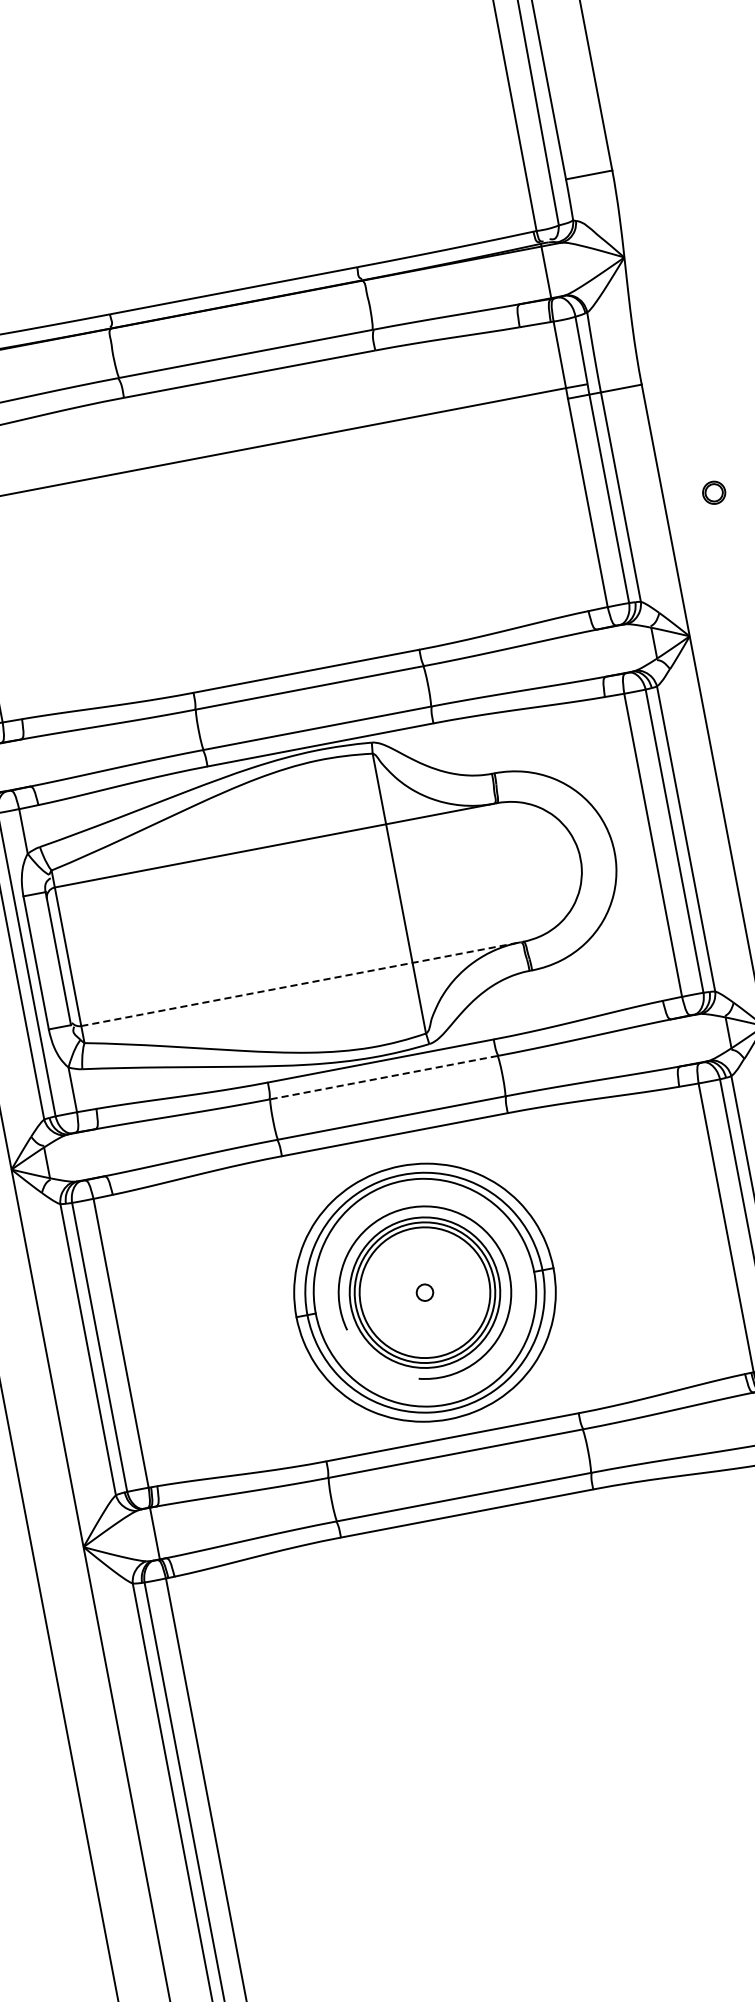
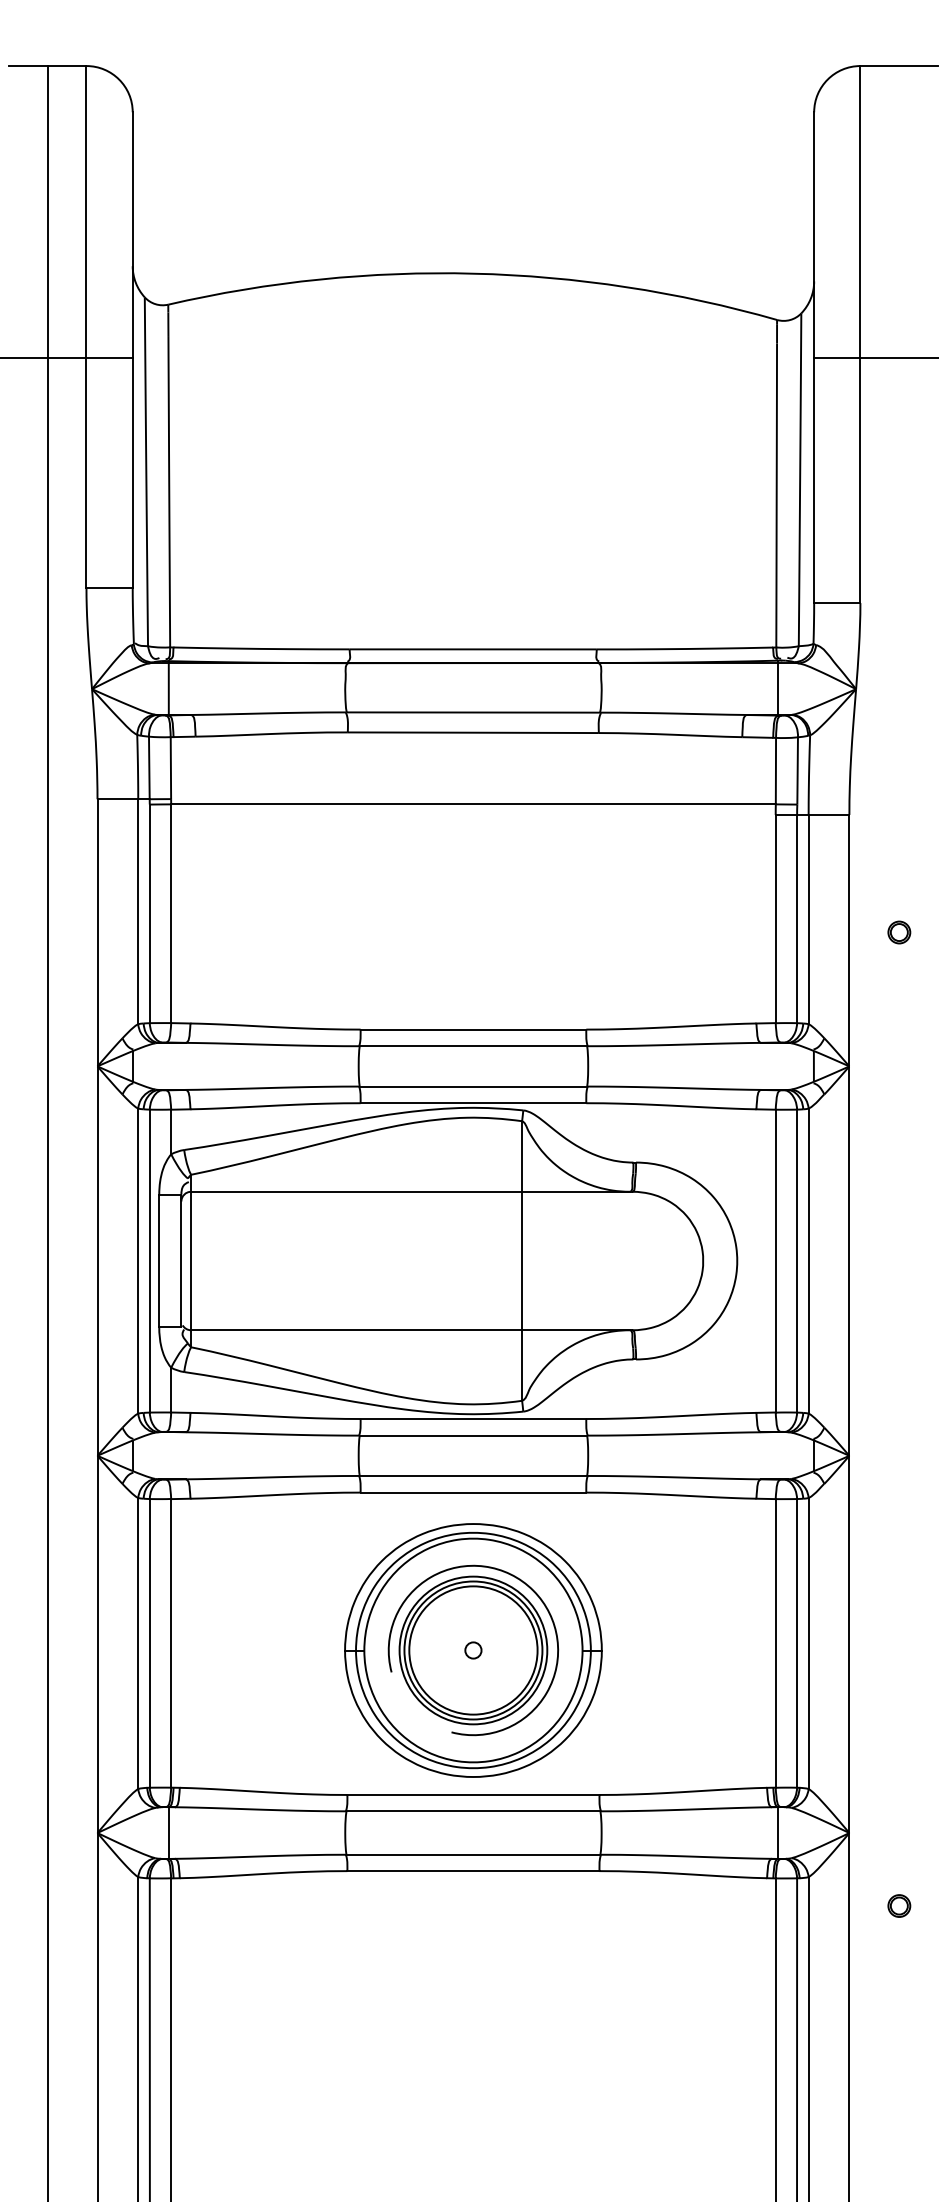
line: (302, 984) -> (412, 1330), dashed -> solid
line: (383, 1077) -> (473, 1435), dashed -> solid

